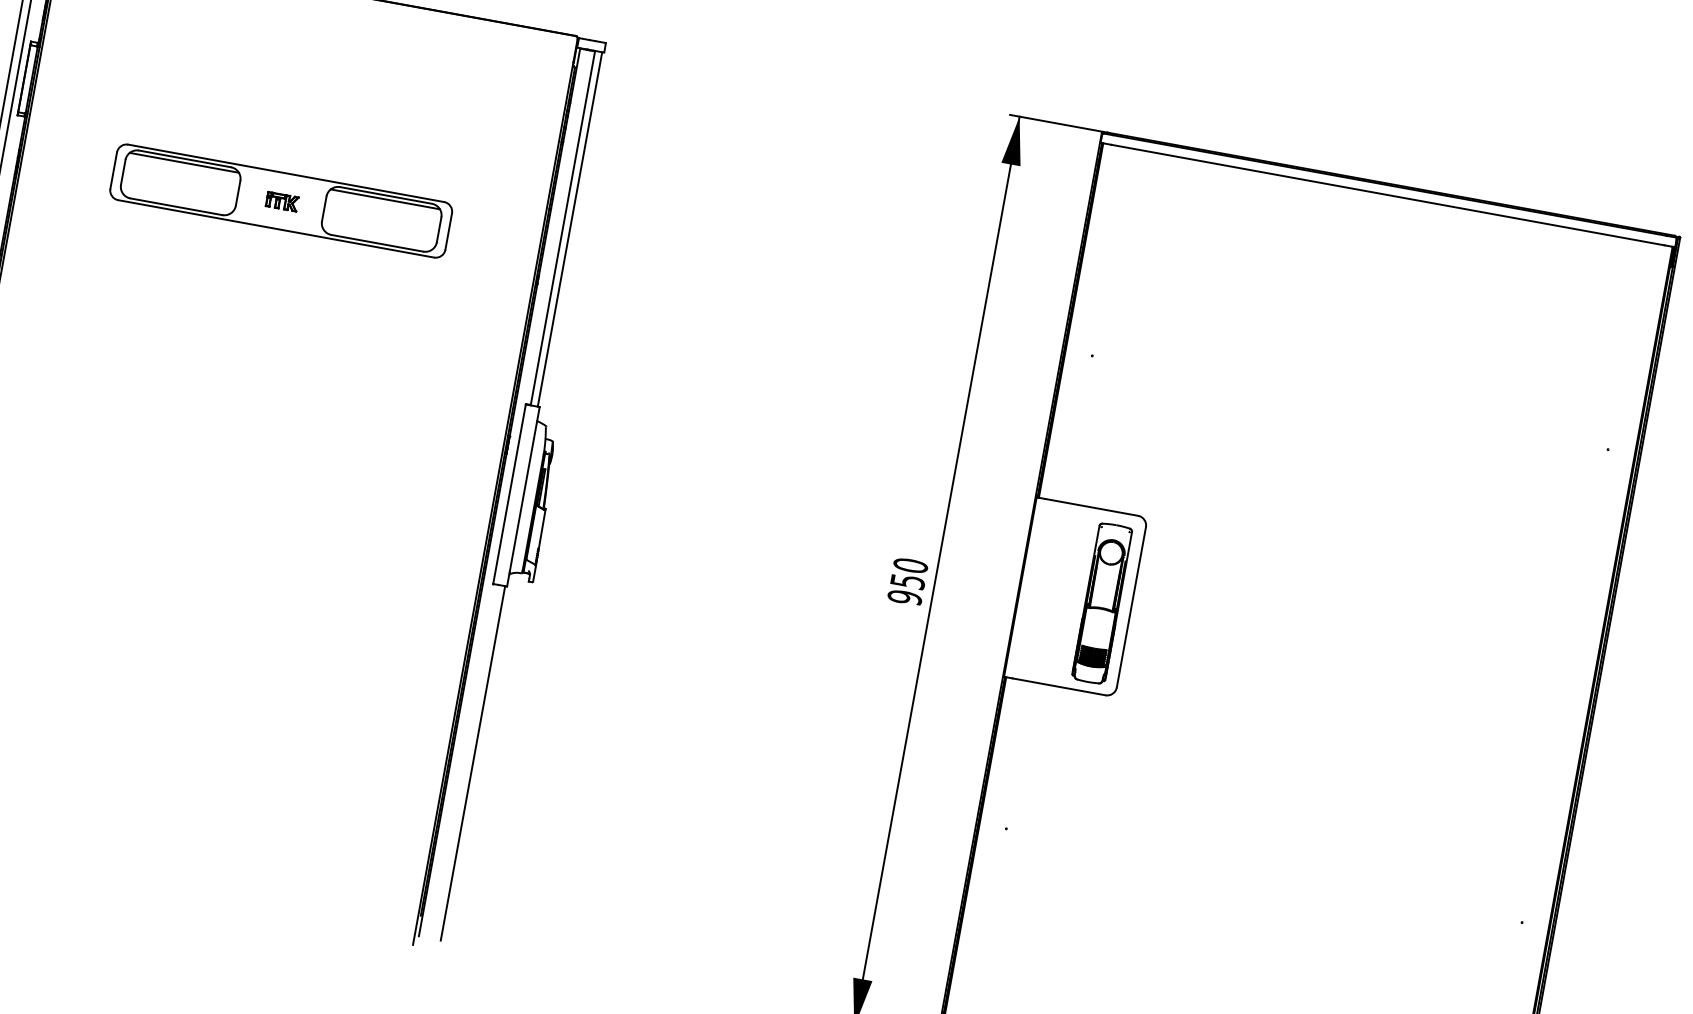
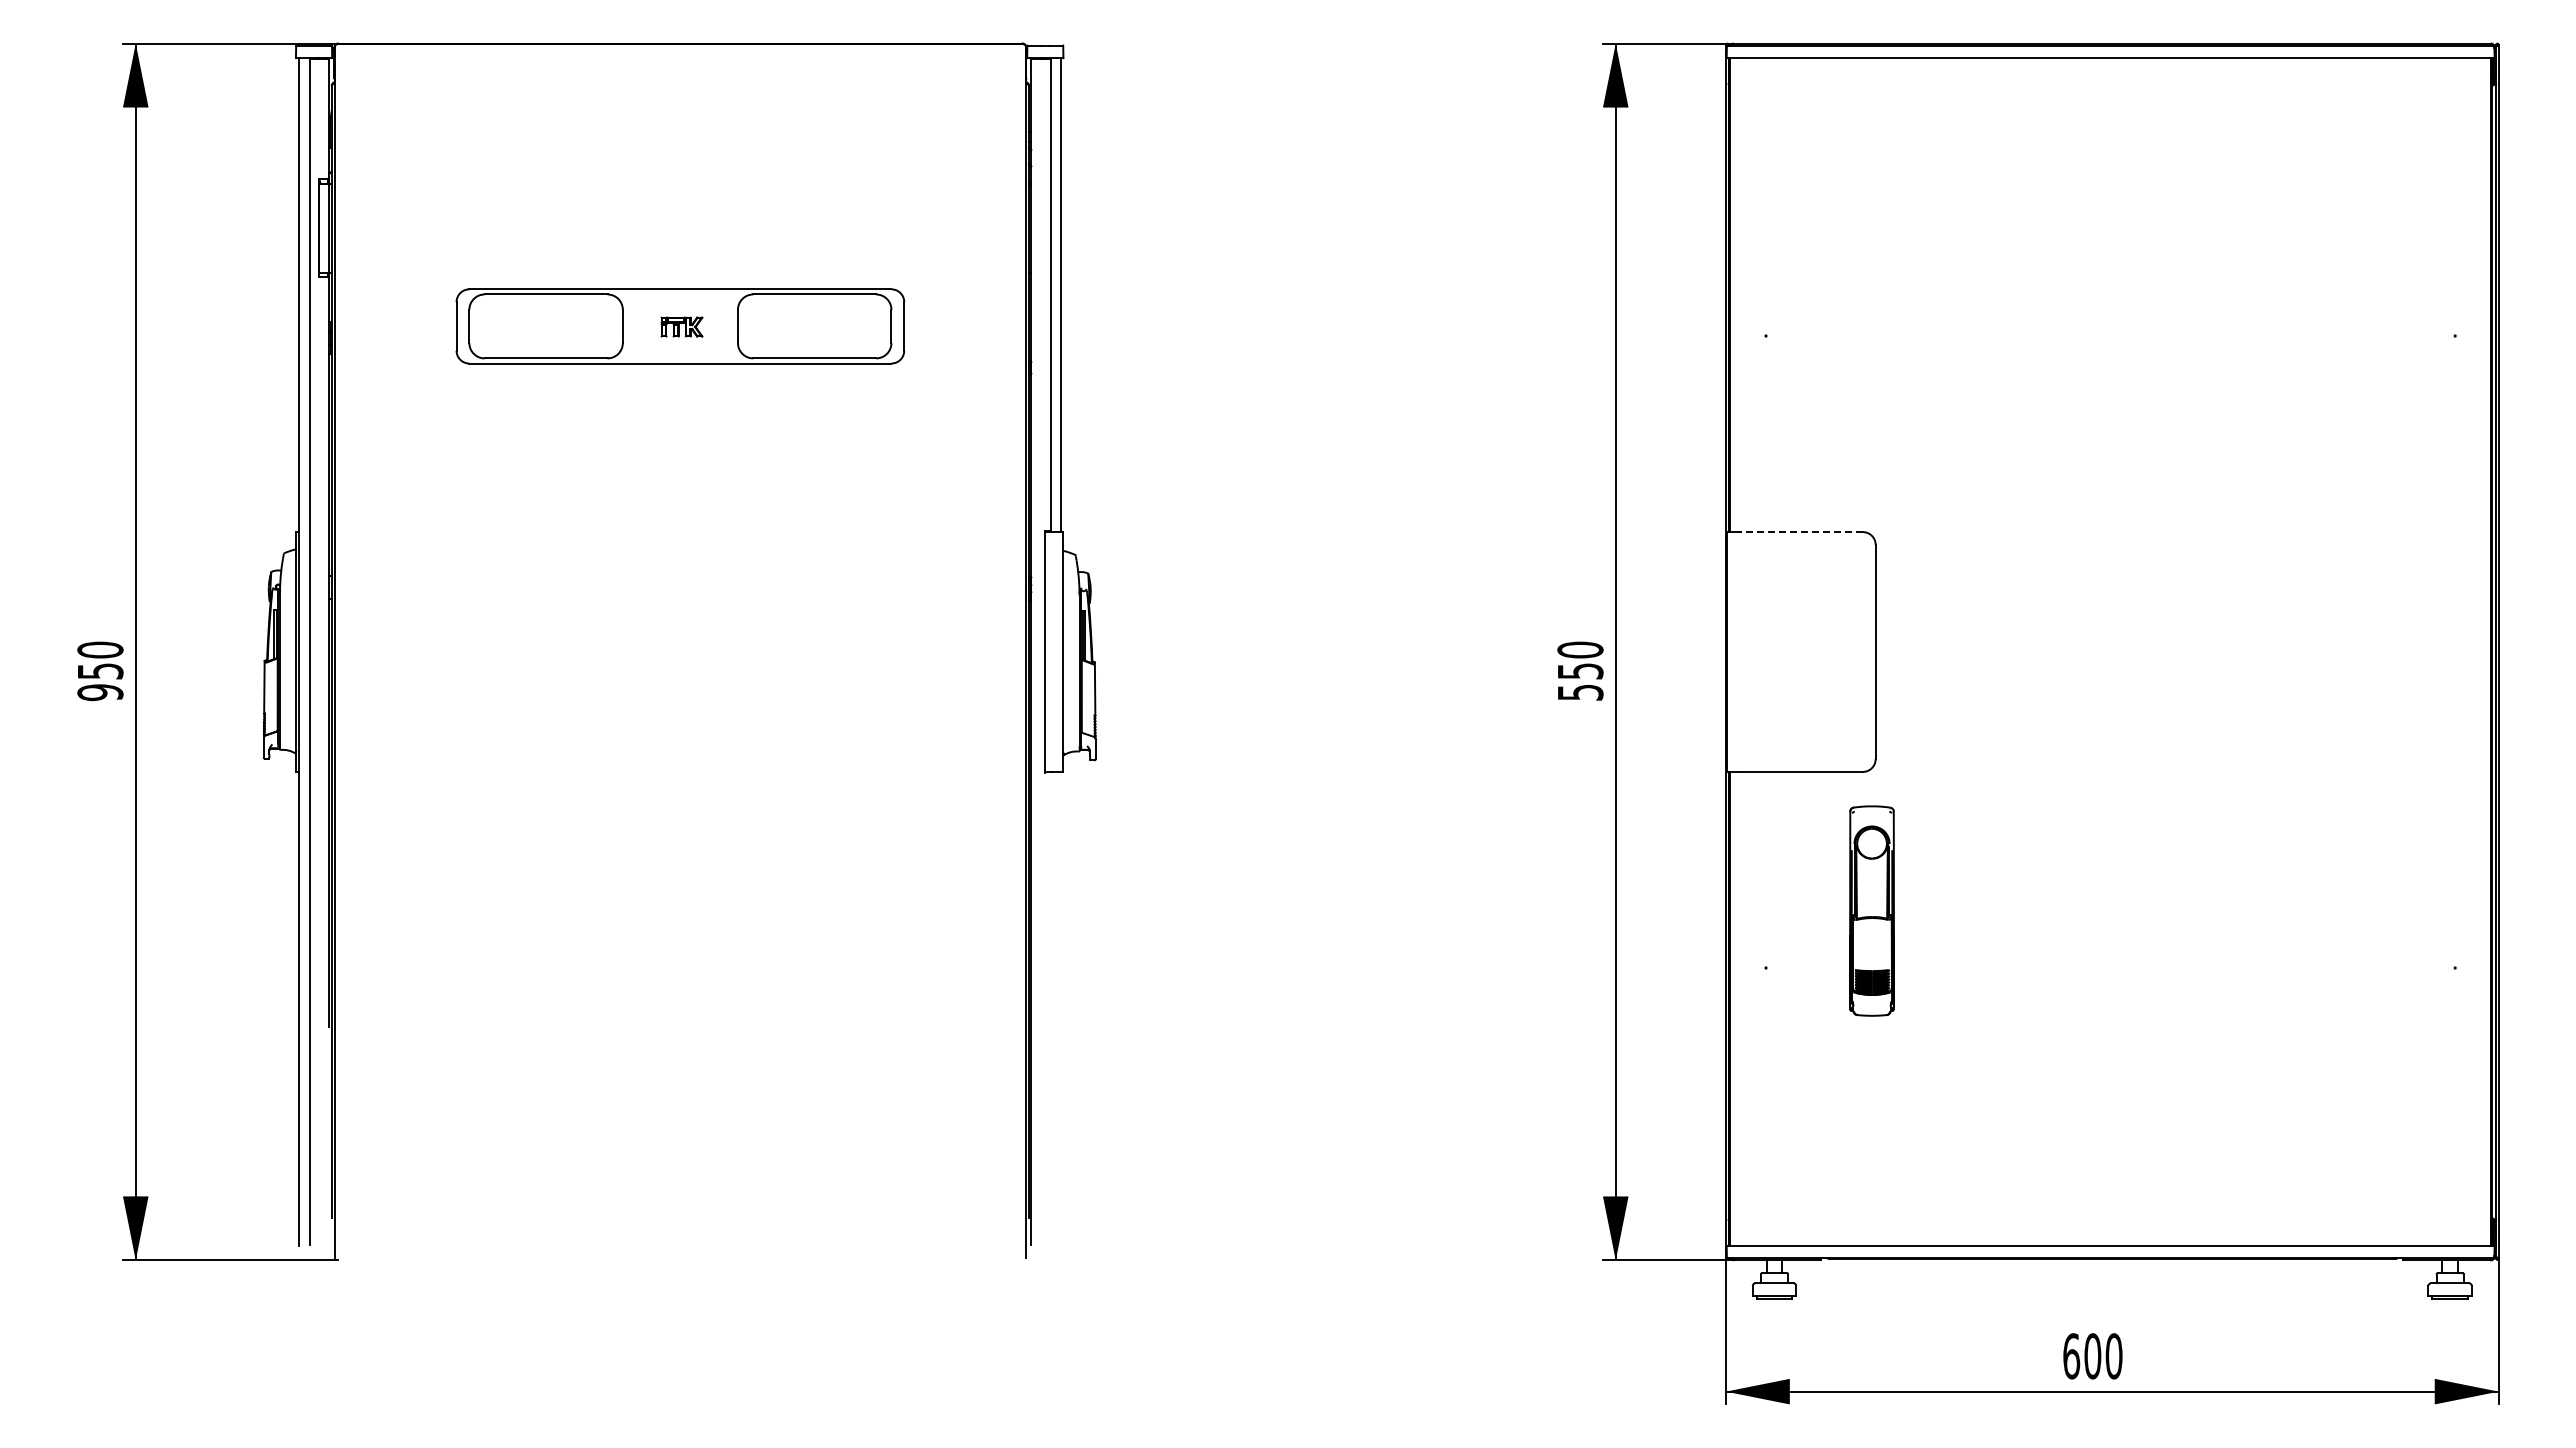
line: (184, 162) -> (546, 299), removed
line: (385, 199) -> (814, 299), removed
line: (1091, 507) -> (1800, 532), solid -> dashed
text: (905, 597) -> (1580, 692), 950 -> 550
part: (1101, 603) -> (1871, 910), moved
line: (472, 763) -> (1060, 1008), removed

